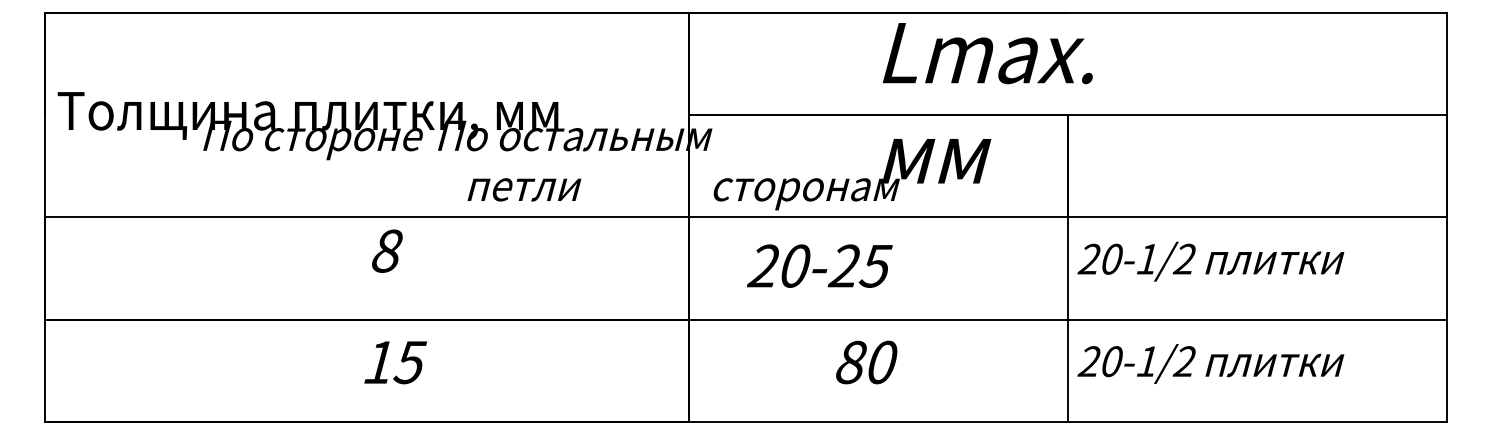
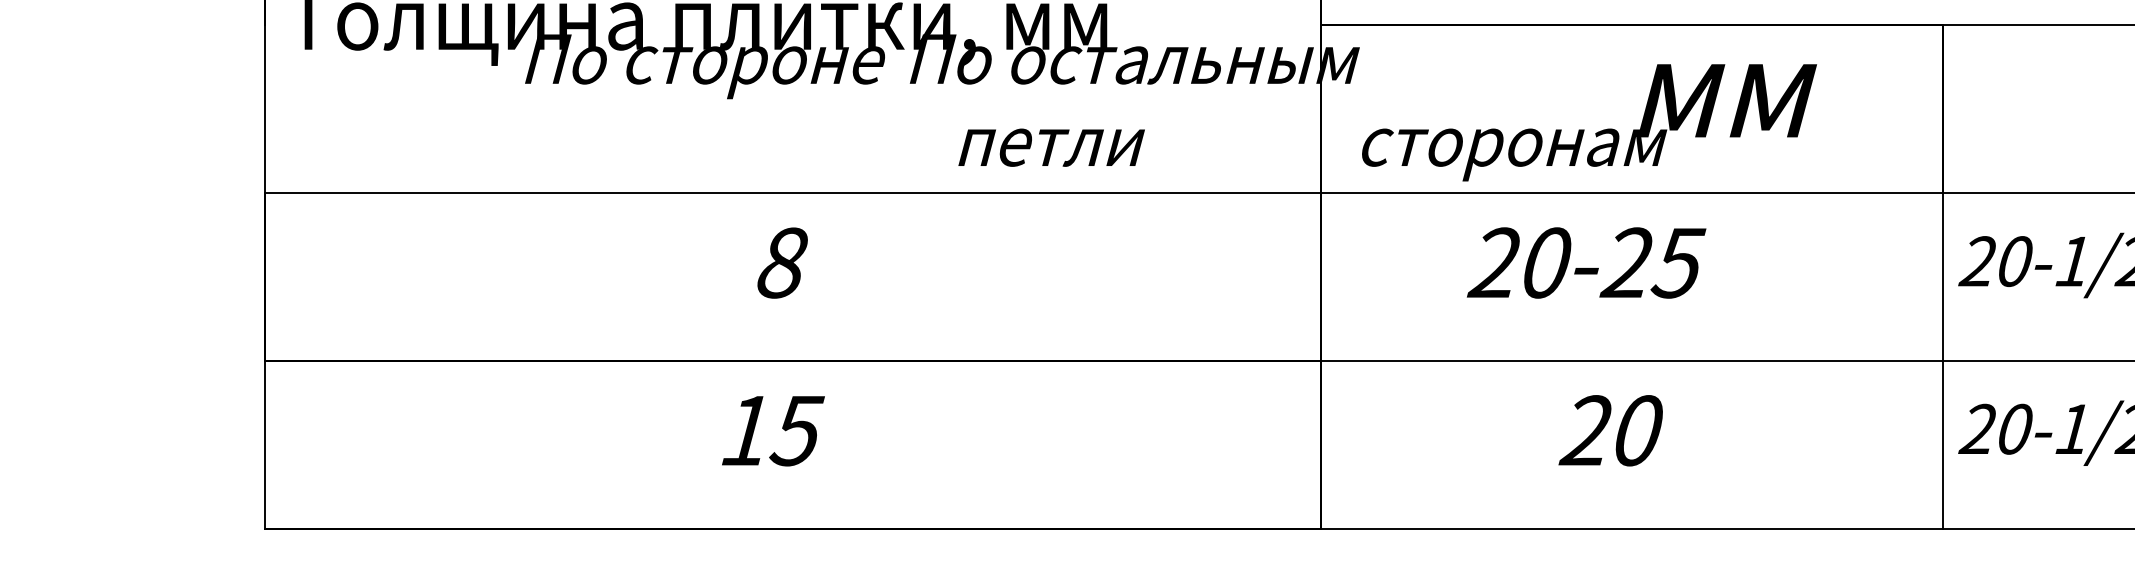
text: (387, 250) -> (782, 261), moved
text: (819, 265) -> (1586, 261), moved
text: (395, 362) -> (773, 430), moved
text: (849, 362) -> (1584, 430), 80 -> 20

